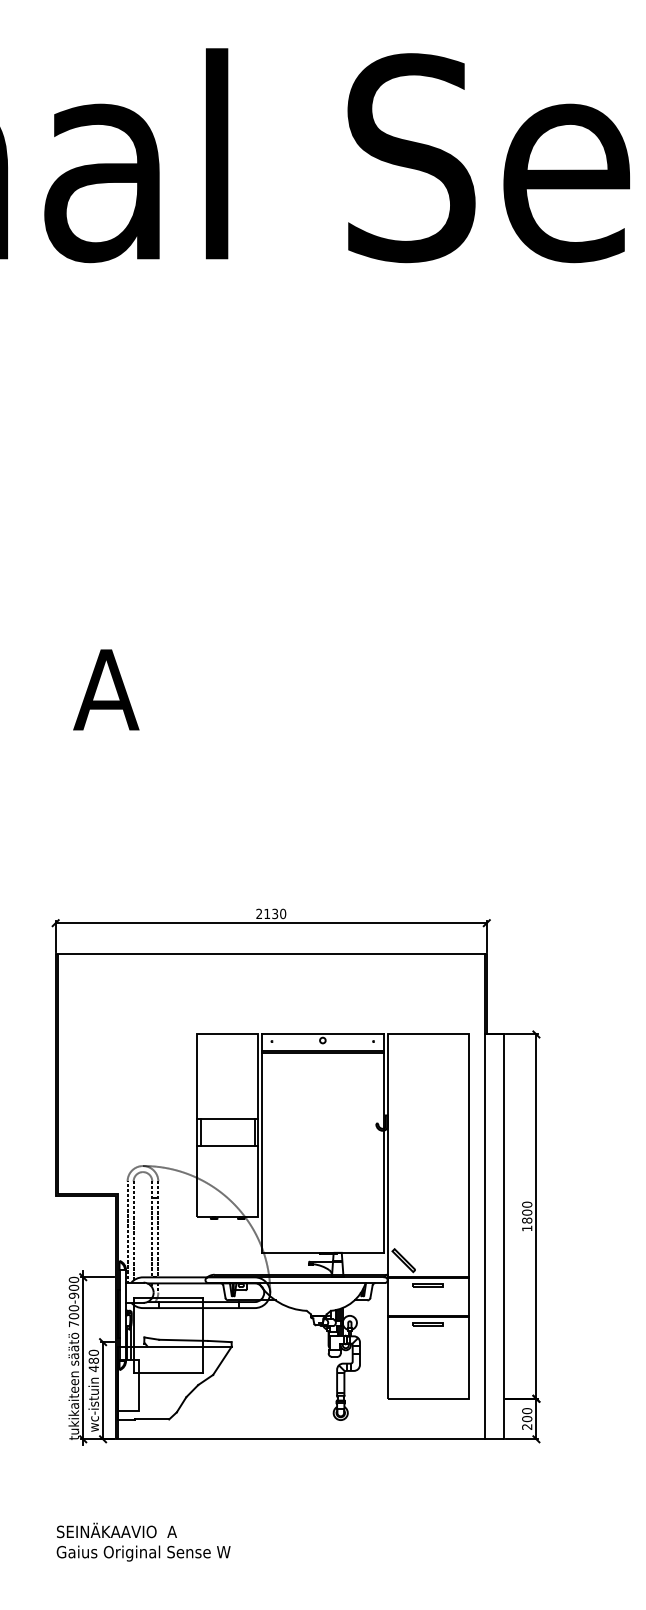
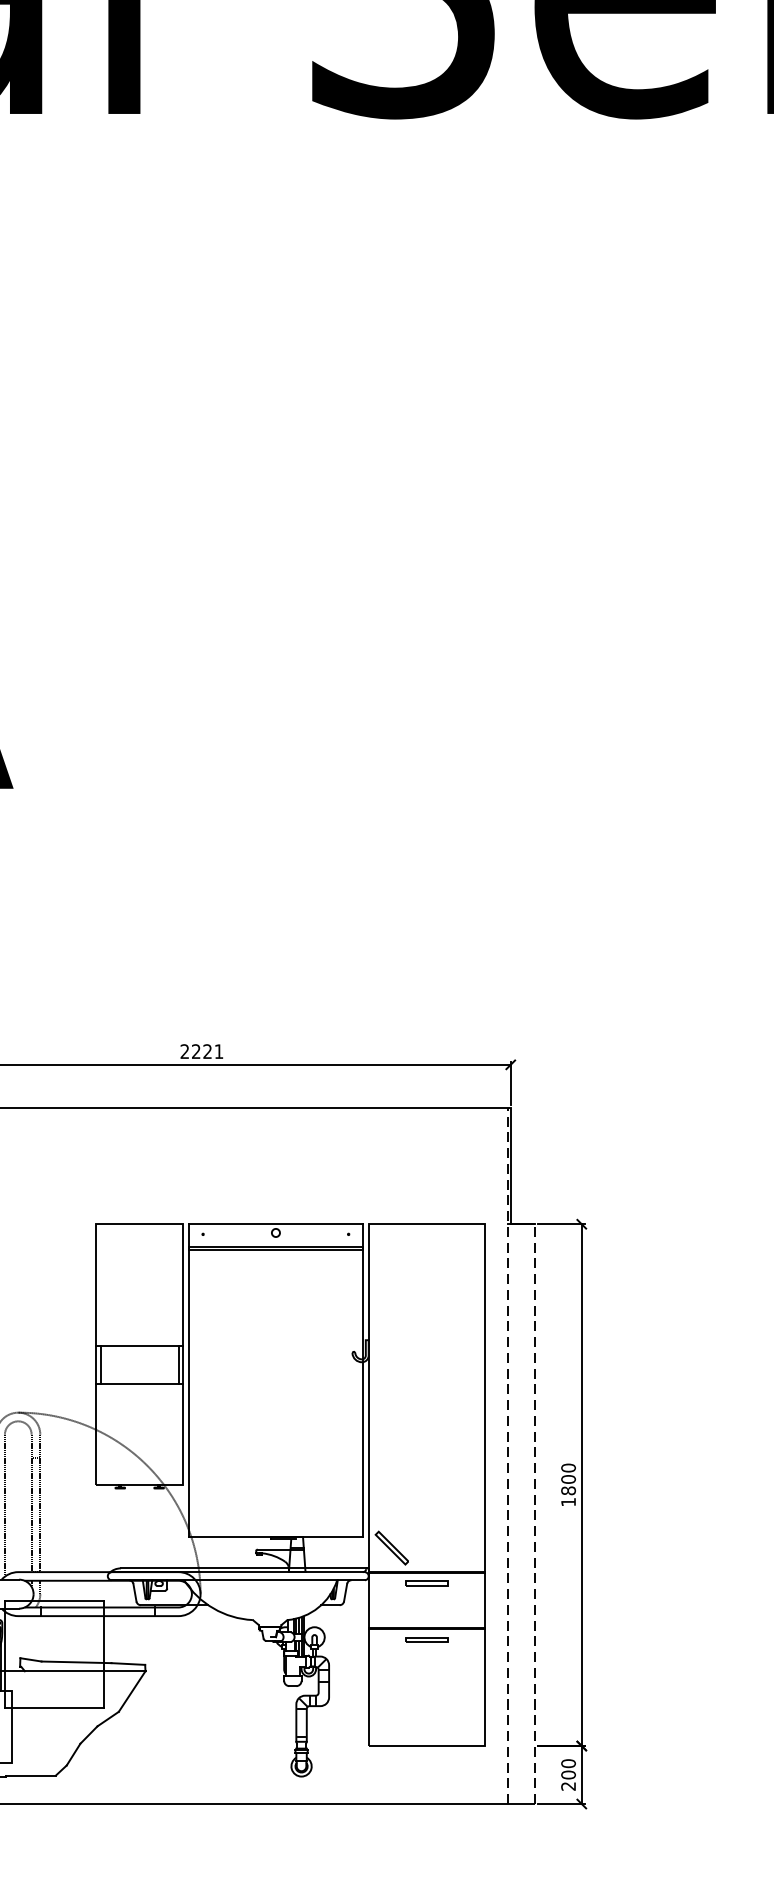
text: (275, 913) -> (208, 1050), 2130 -> 2221
line: (484, 1196) -> (507, 1456), solid -> dashed
line: (504, 1236) -> (536, 1513), solid -> dashed

